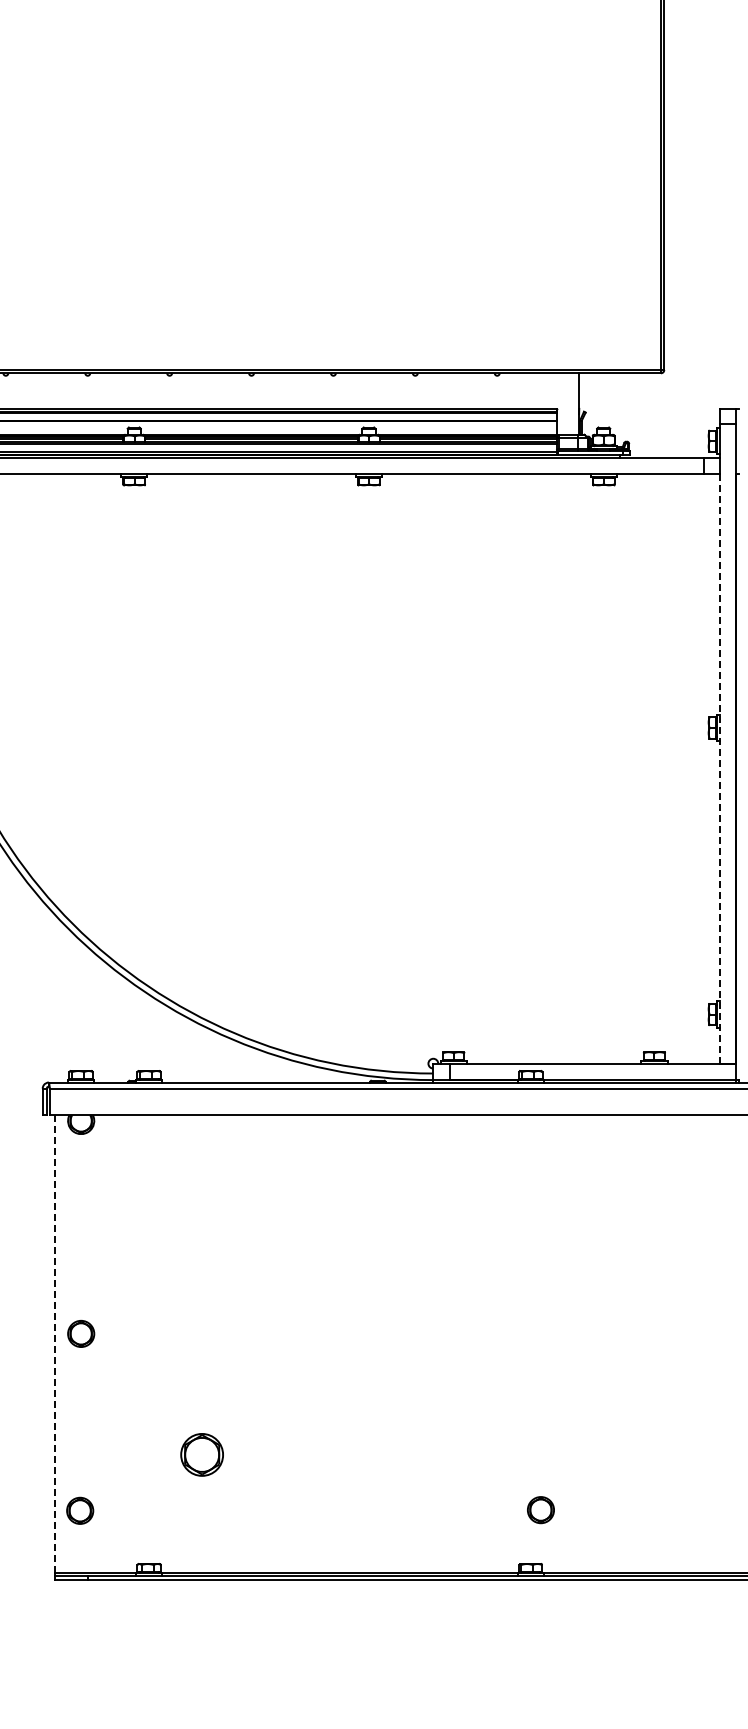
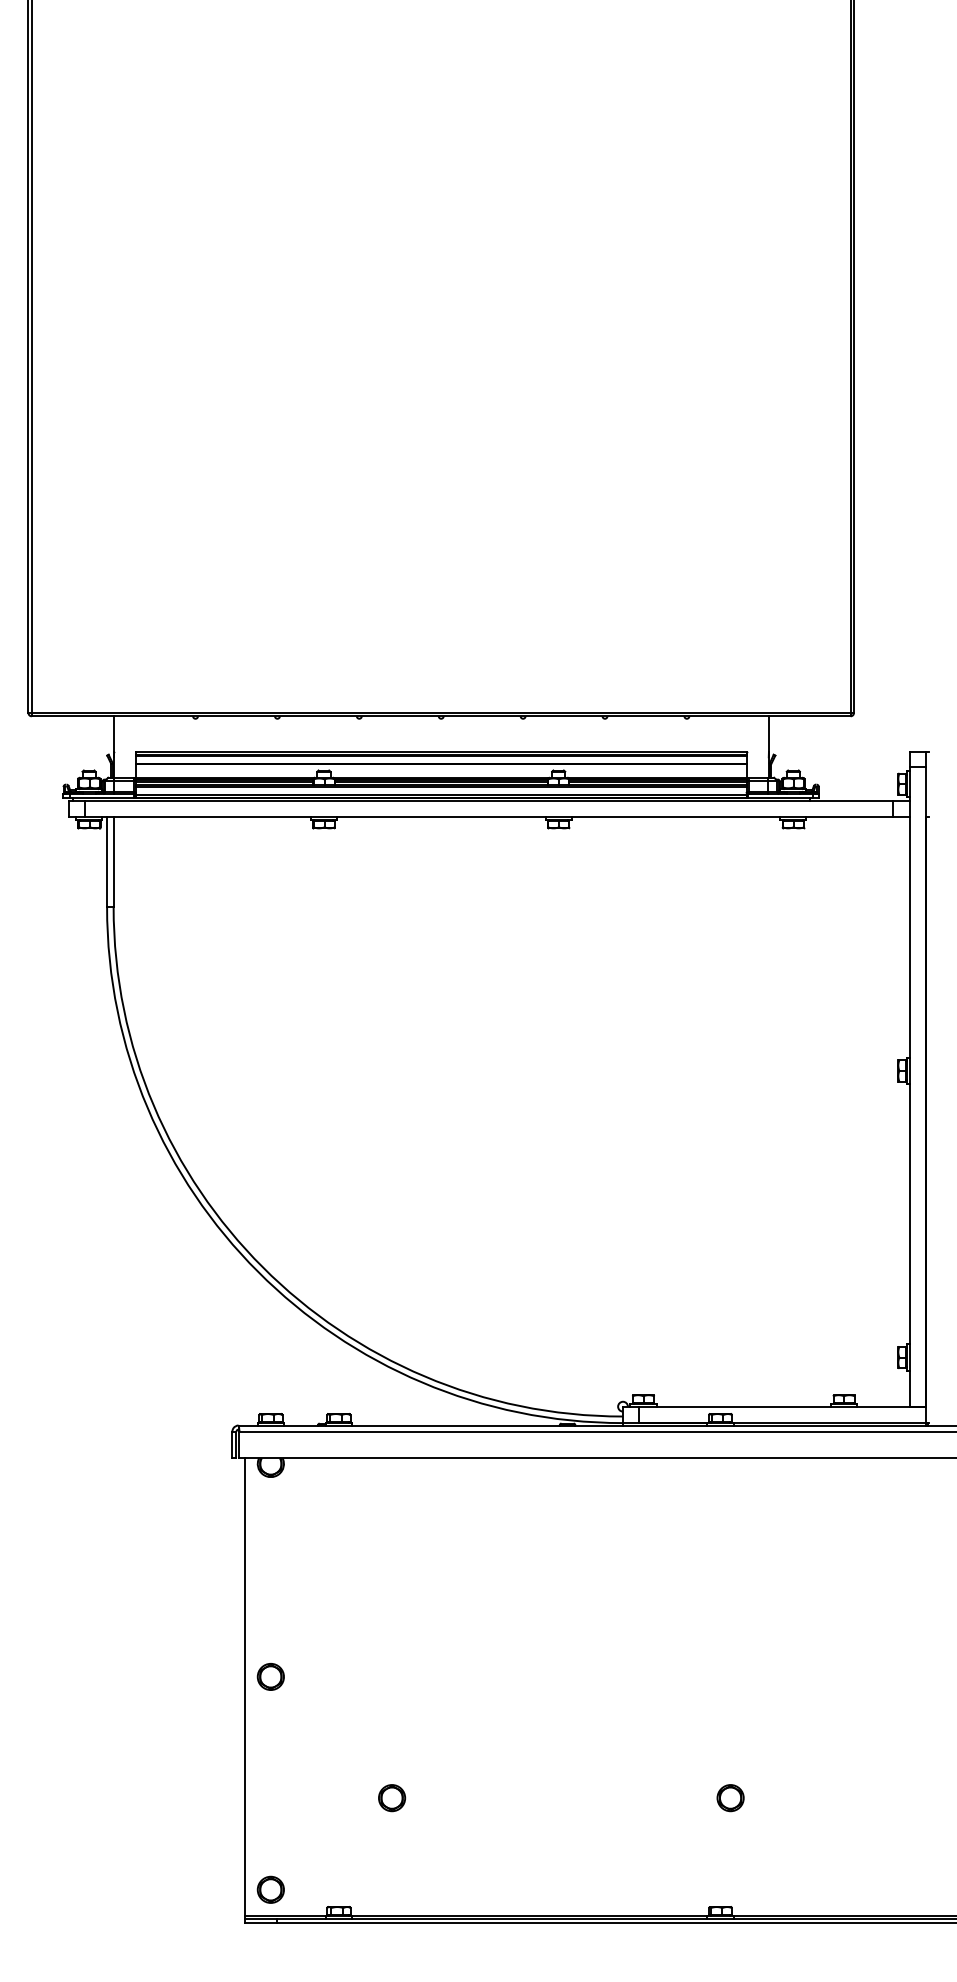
line: (719, 768) -> (909, 1111), dashed -> solid
line: (54, 1343) -> (244, 1686), dashed -> solid
part: (202, 1455) -> (392, 1798), size x0.62
part: (79, 1510) -> (270, 1889), moved
part: (540, 1510) -> (730, 1798), moved

